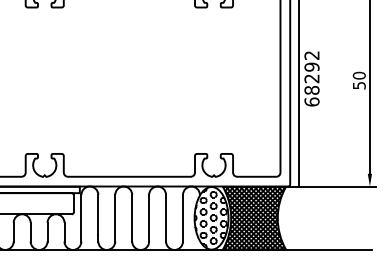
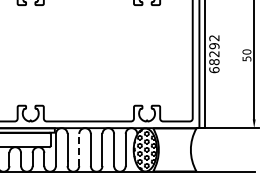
line: (115, 217) -> (79, 149), solid -> dashed
hatch: (253, 217) -> (174, 149), removed

